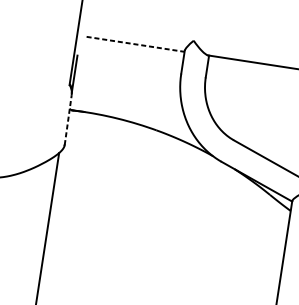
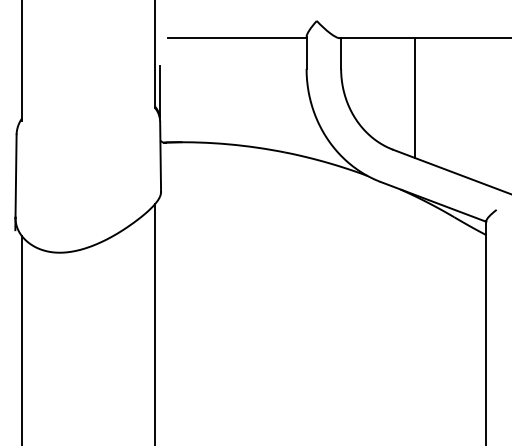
line: (135, 44) -> (237, 38), dashed -> solid
line: (255, 106) -> (415, 98), added
line: (68, 119) -> (160, 156), dashed -> solid

